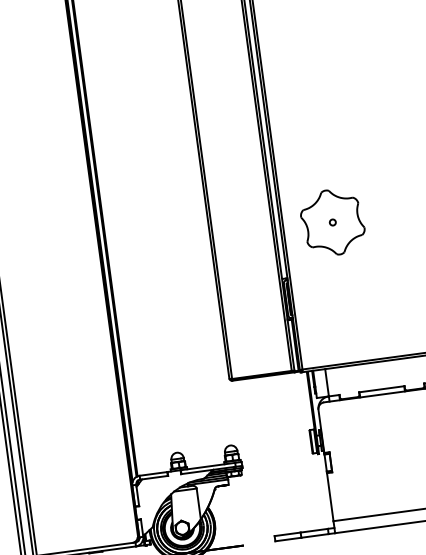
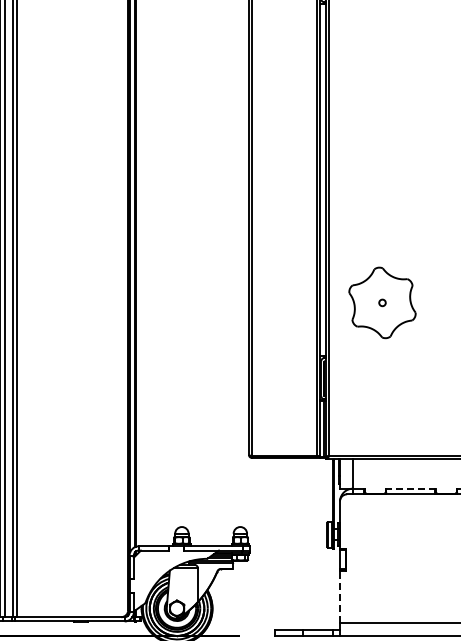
line: (381, 389) -> (410, 488), solid -> dashed
line: (329, 496) -> (339, 596), solid -> dashed

